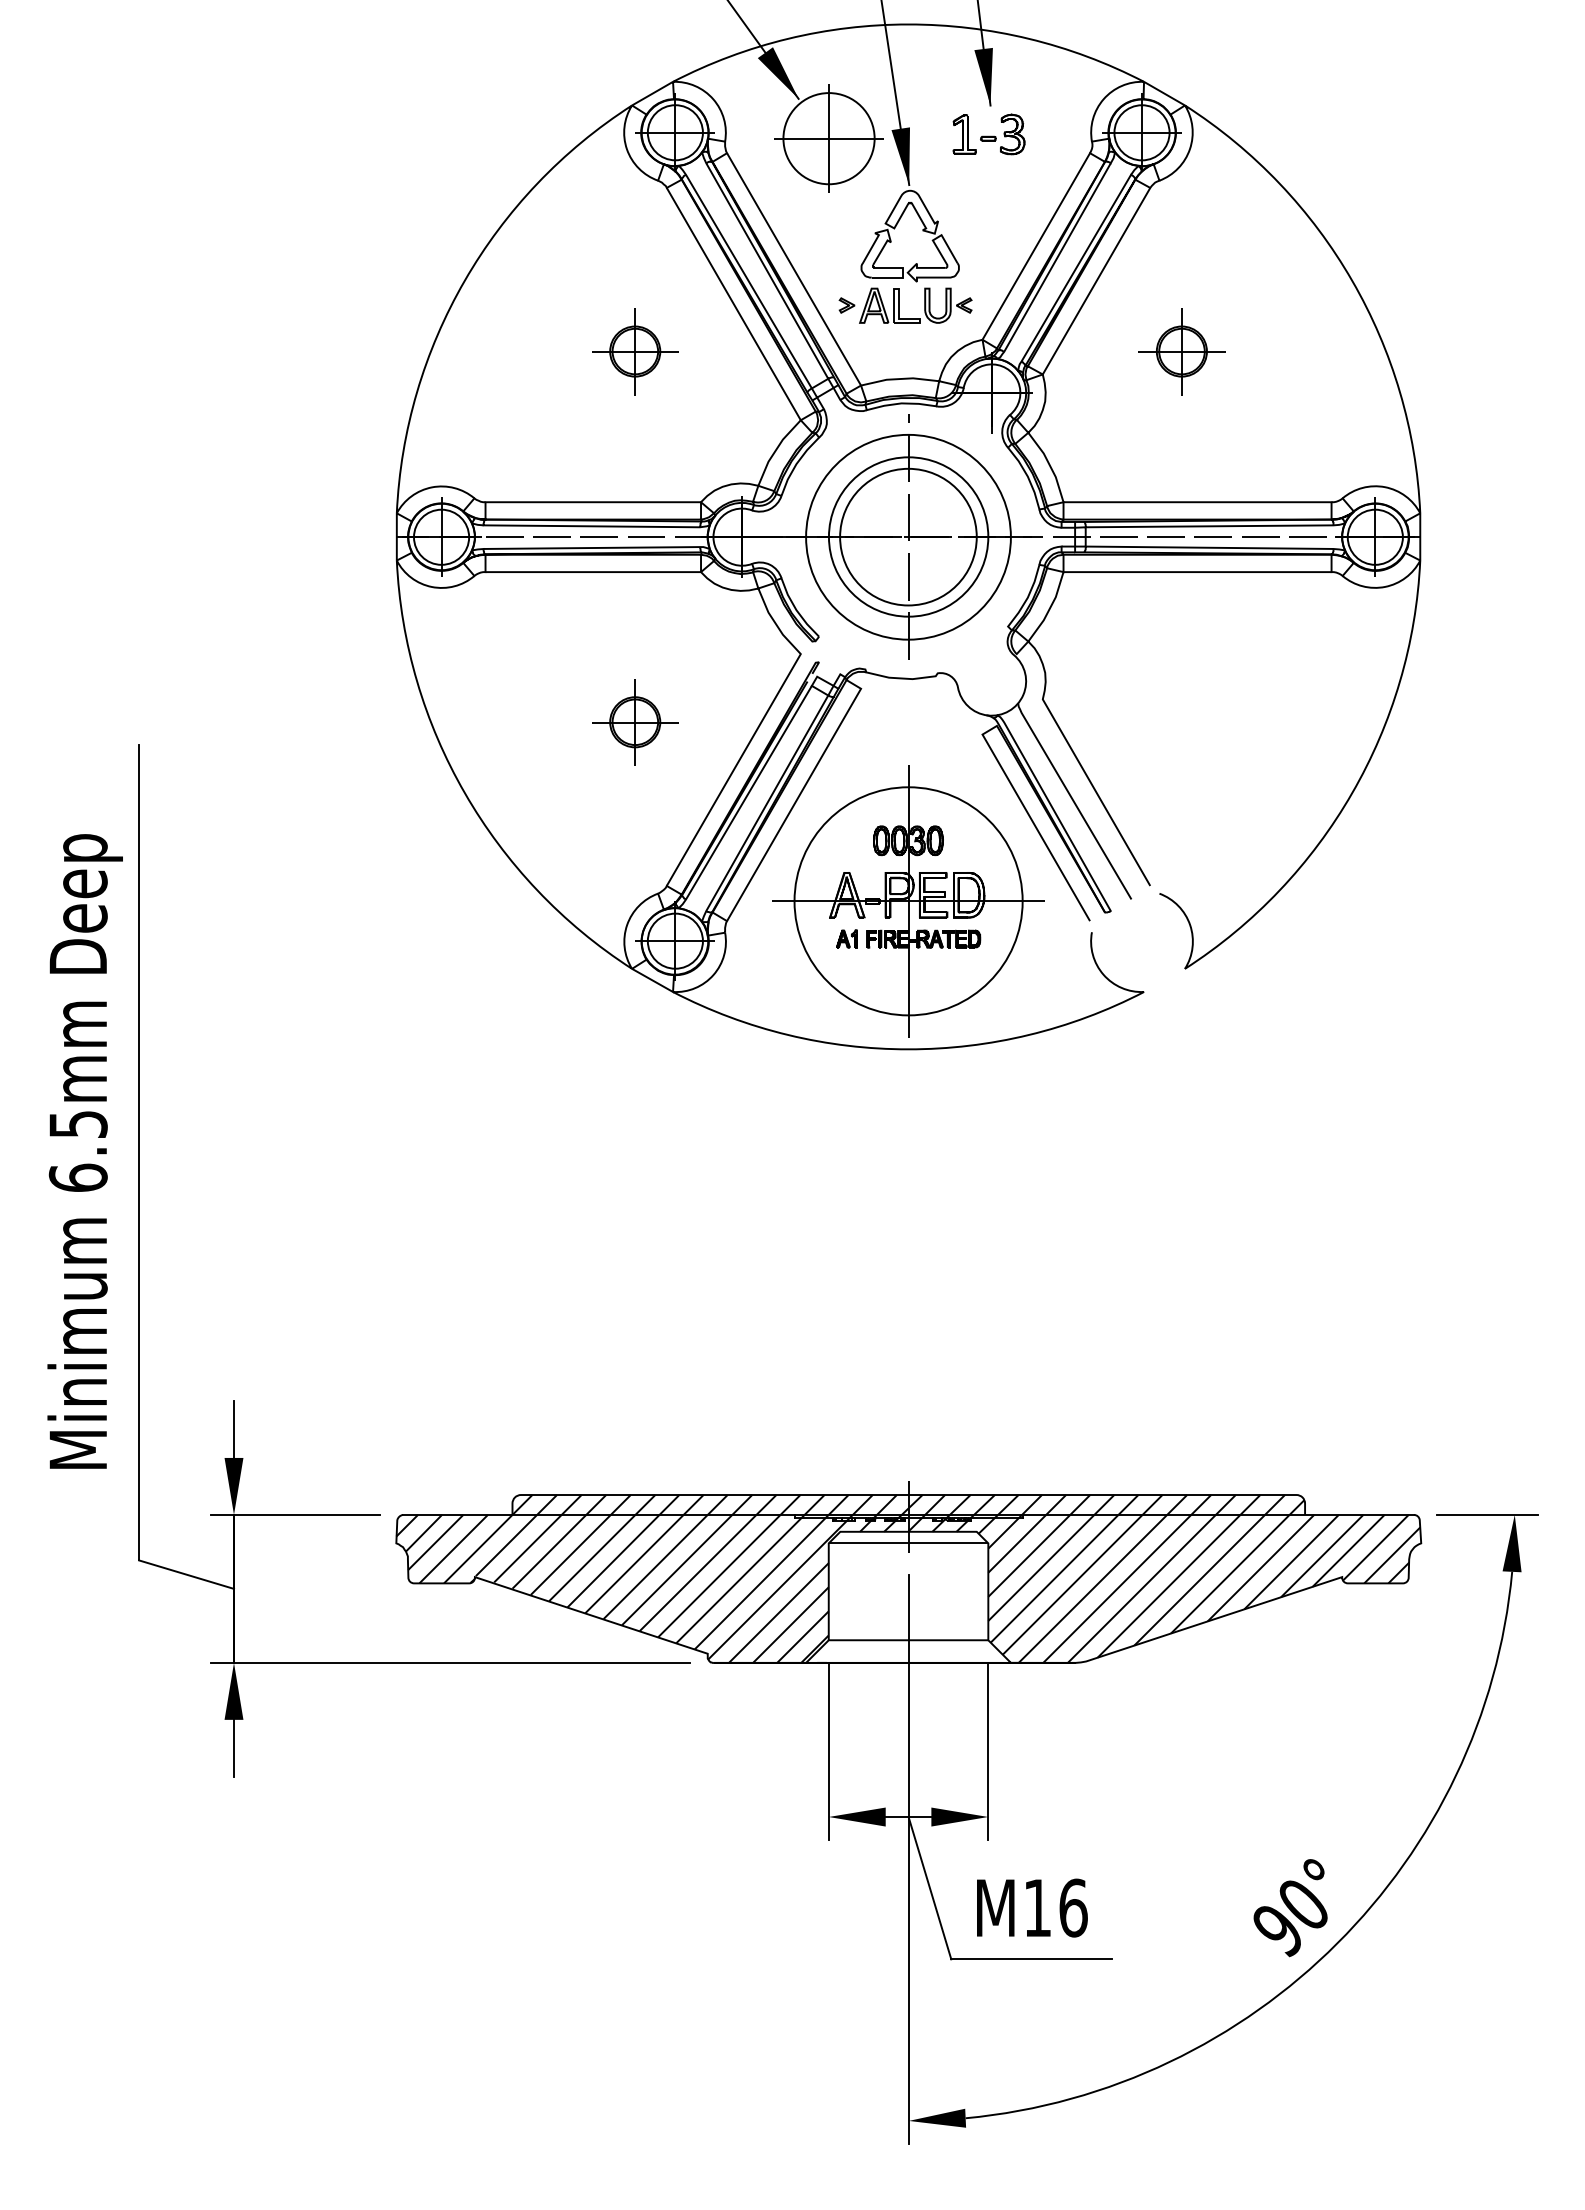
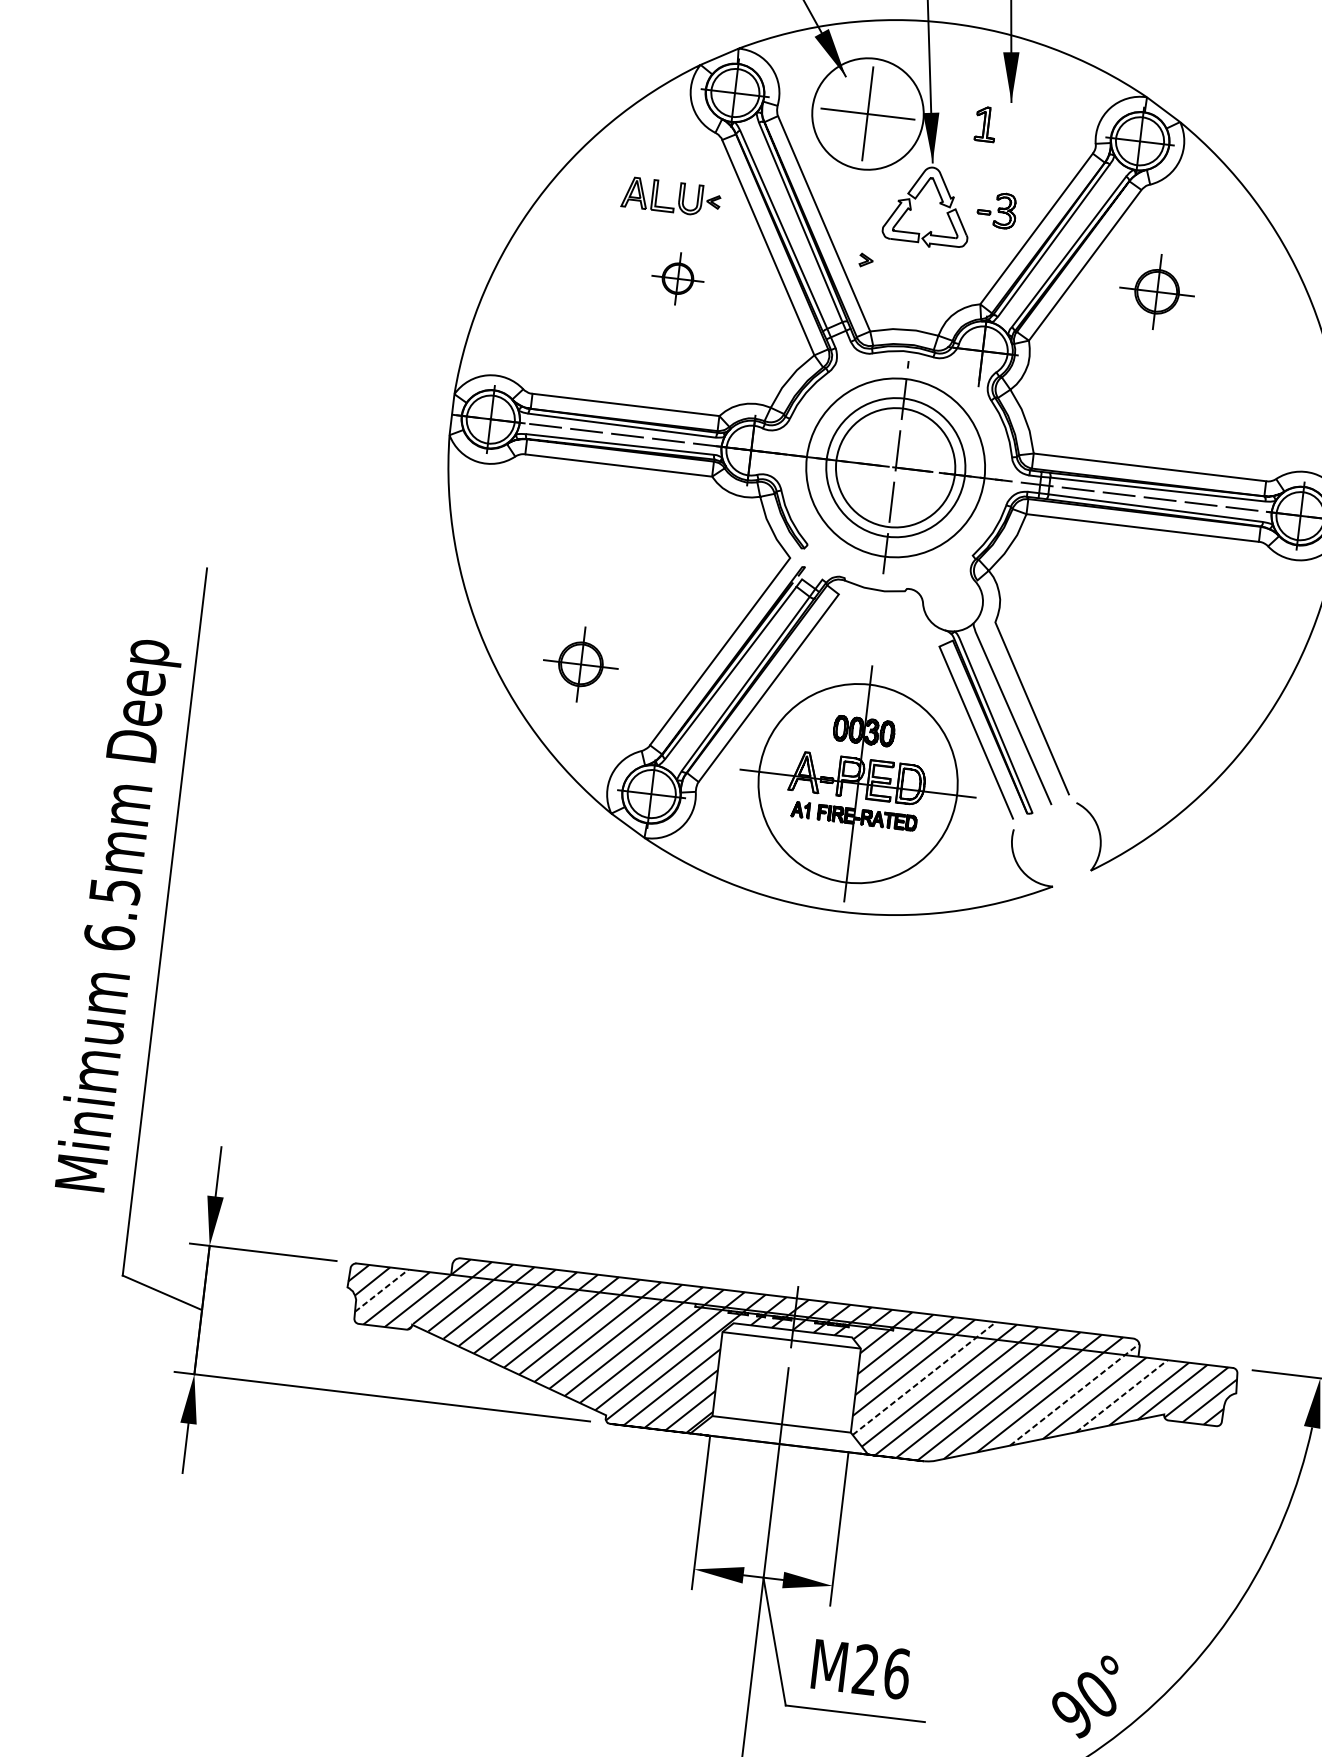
part: (1002, 134) -> (996, 210), moved
circle: (828, 138) -> (867, 113), size x1.4
part: (924, 305) -> (679, 197), moved
part: (635, 351) -> (678, 278), size x0.7
part: (1181, 351) -> (1156, 291), moved
part: (635, 722) -> (581, 664), moved
line: (436, 1542) -> (382, 1290), solid -> dashed
line: (1291, 1562) -> (1121, 1396), solid -> dashed
line: (1238, 1566) -> (1075, 1394), solid -> dashed
line: (1064, 1568) -> (924, 1378), solid -> dashed
text: (1037, 1907) -> (865, 1669), M16 -> M26

